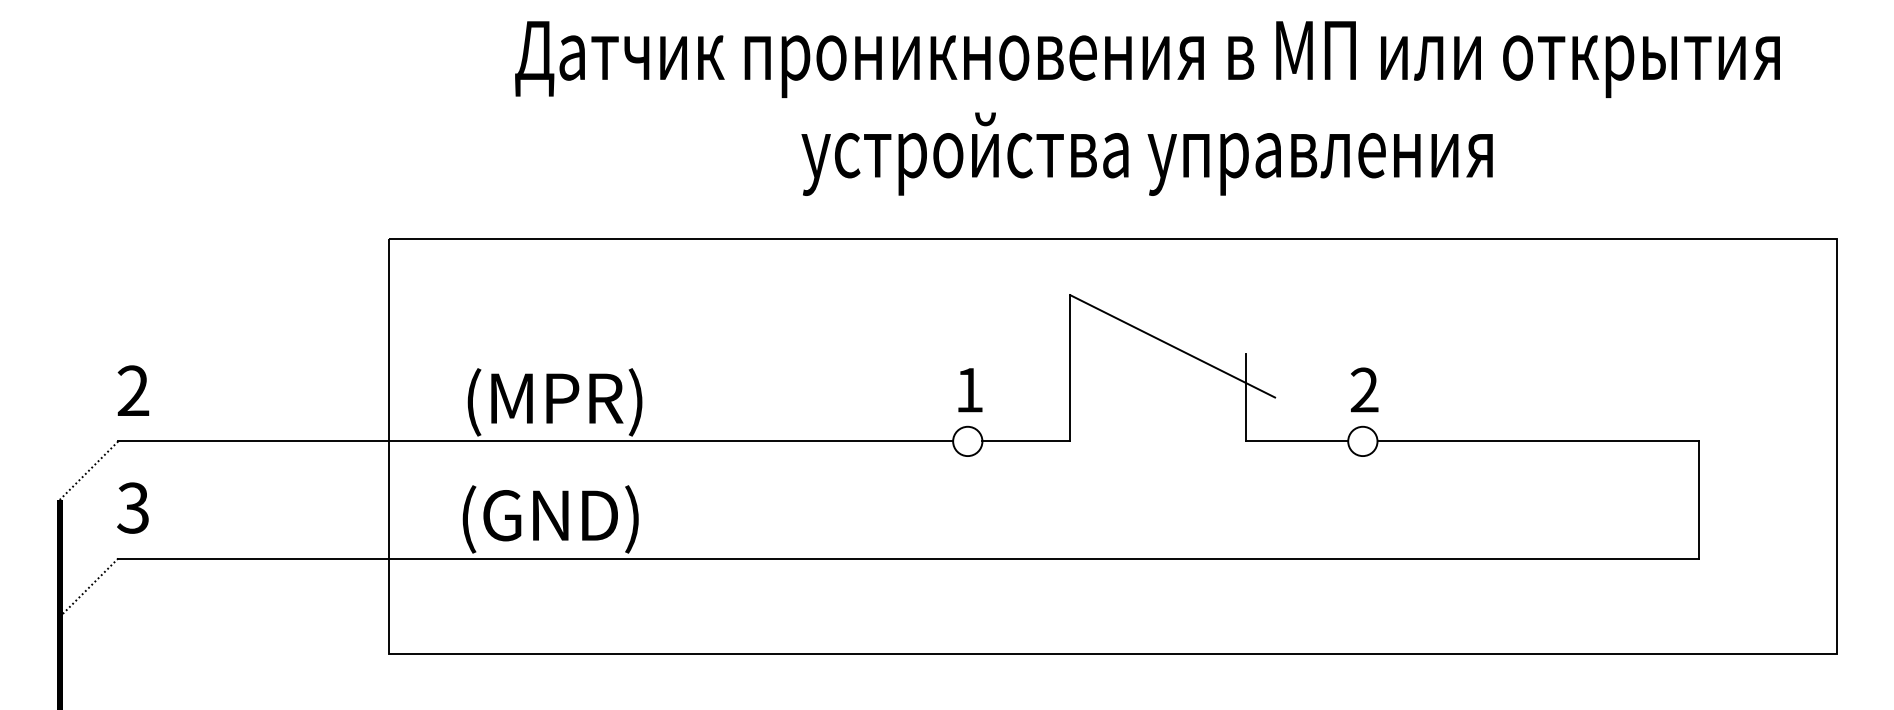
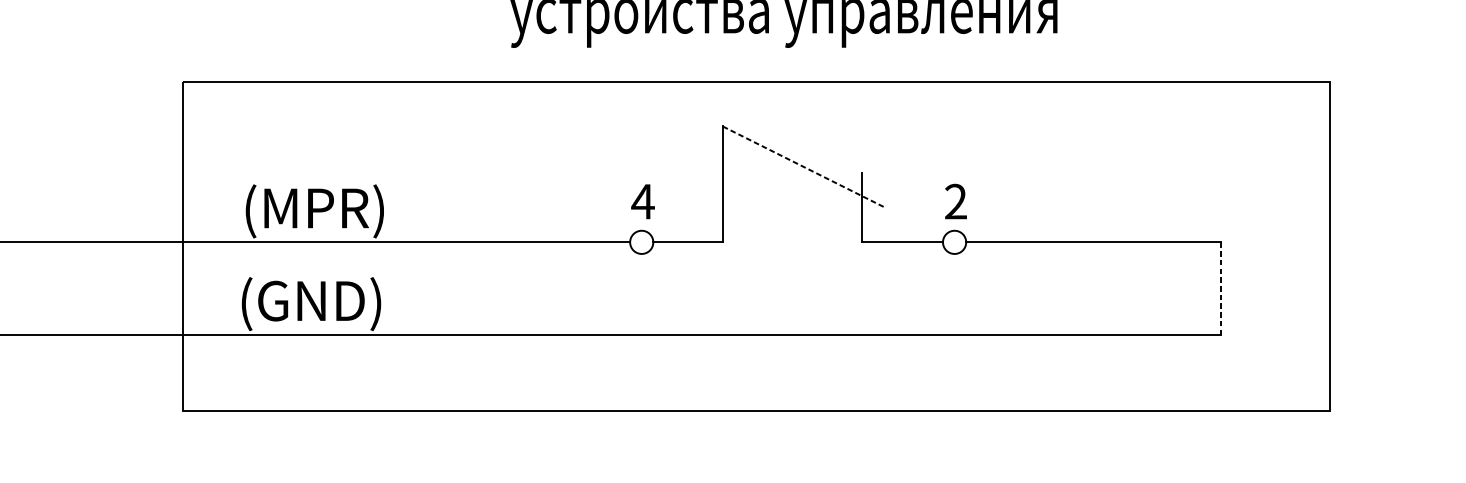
line: (1172, 346) -> (803, 167), solid -> dashed
text: (969, 390) -> (643, 202), 1 -> 4
line: (1699, 499) -> (1221, 288), solid -> dashed

